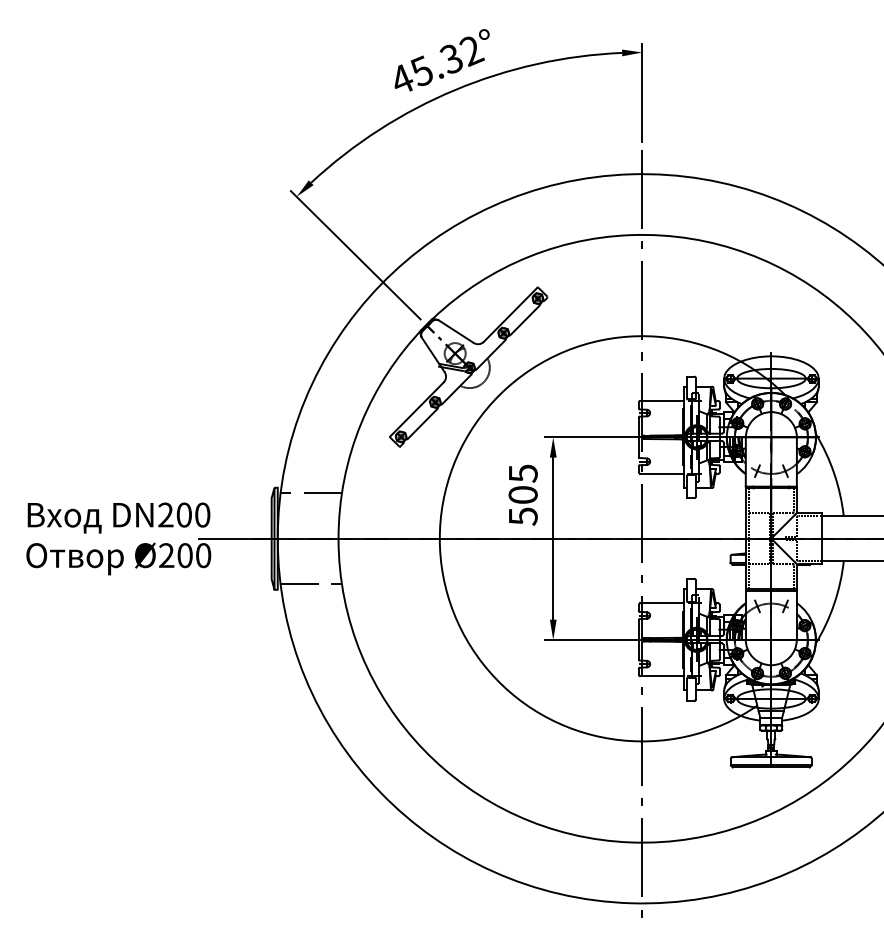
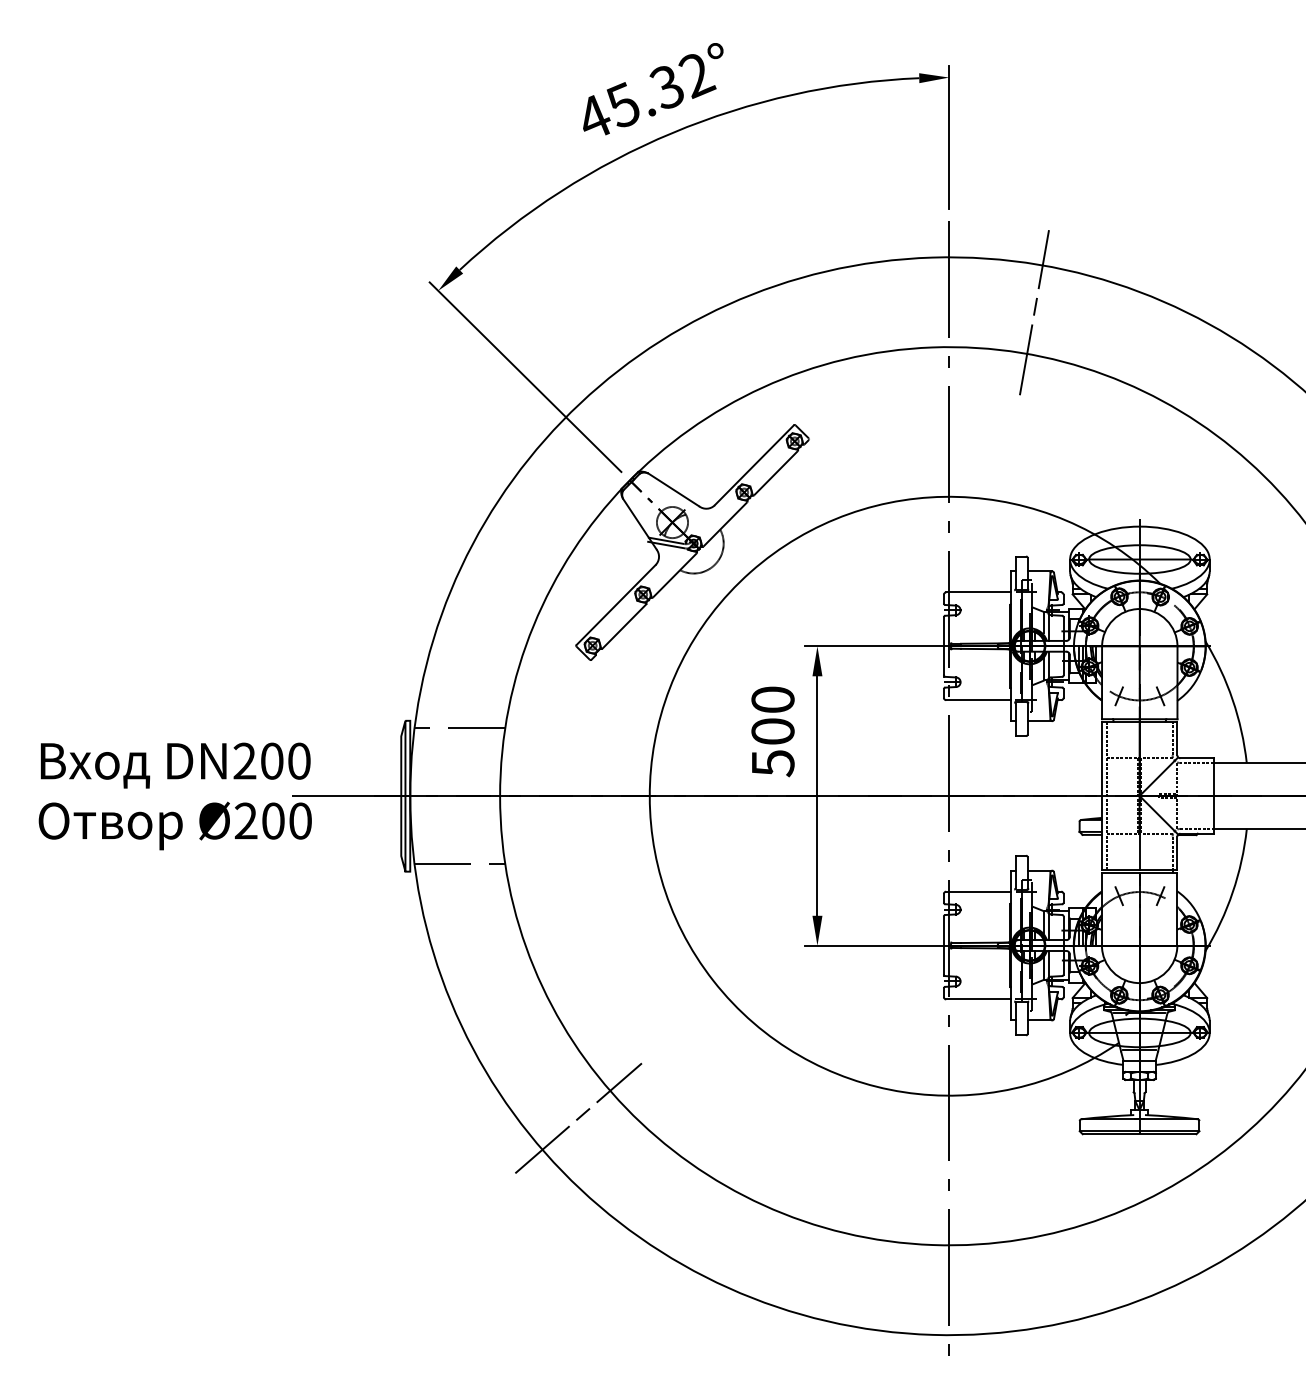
line: (699, 211) -> (1033, 312), added
text: (522, 473) -> (771, 699), 505 -> 500
line: (391, 756) -> (578, 1117), added

